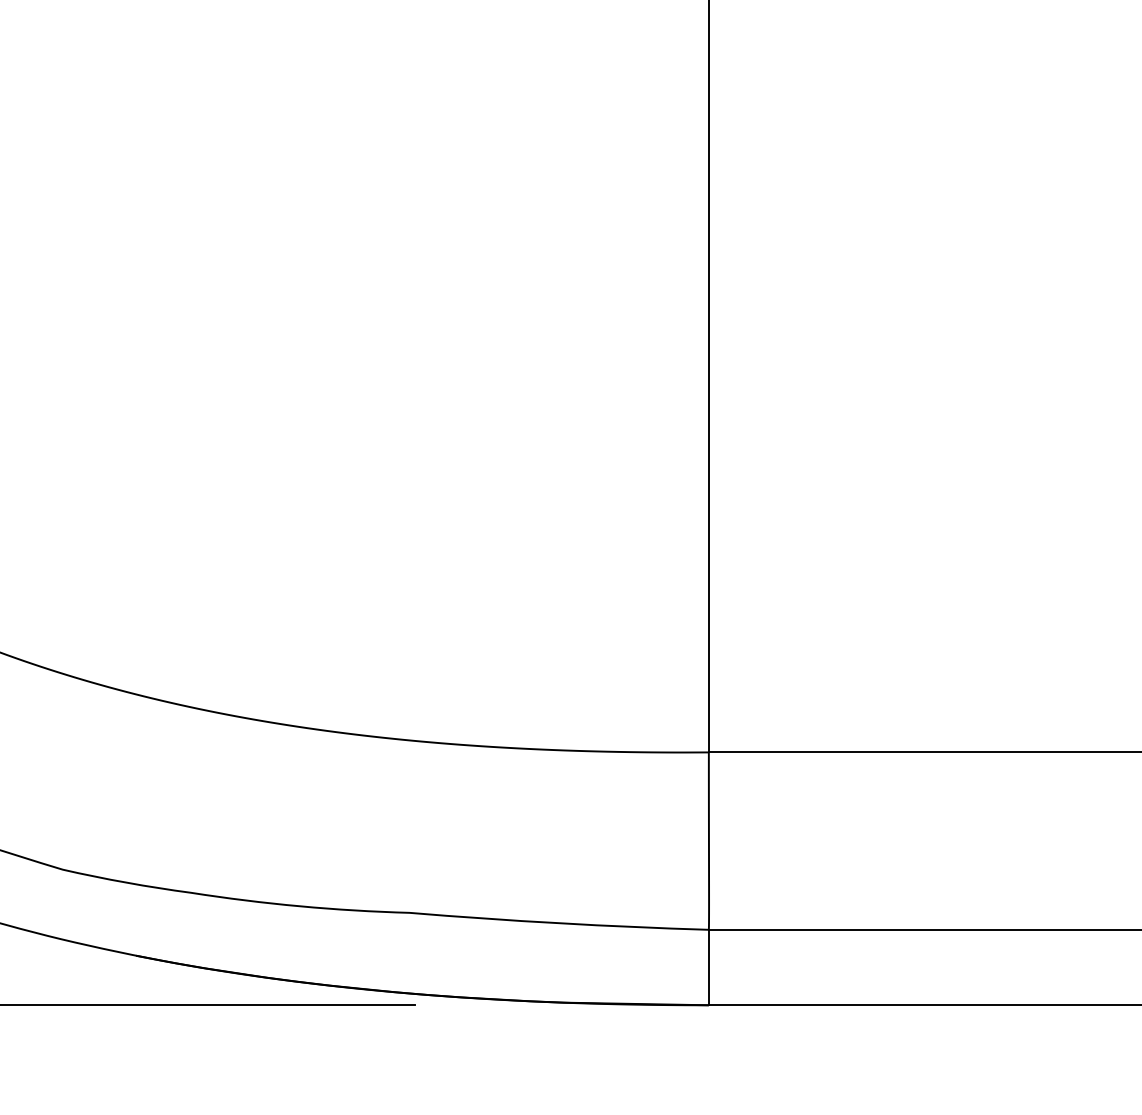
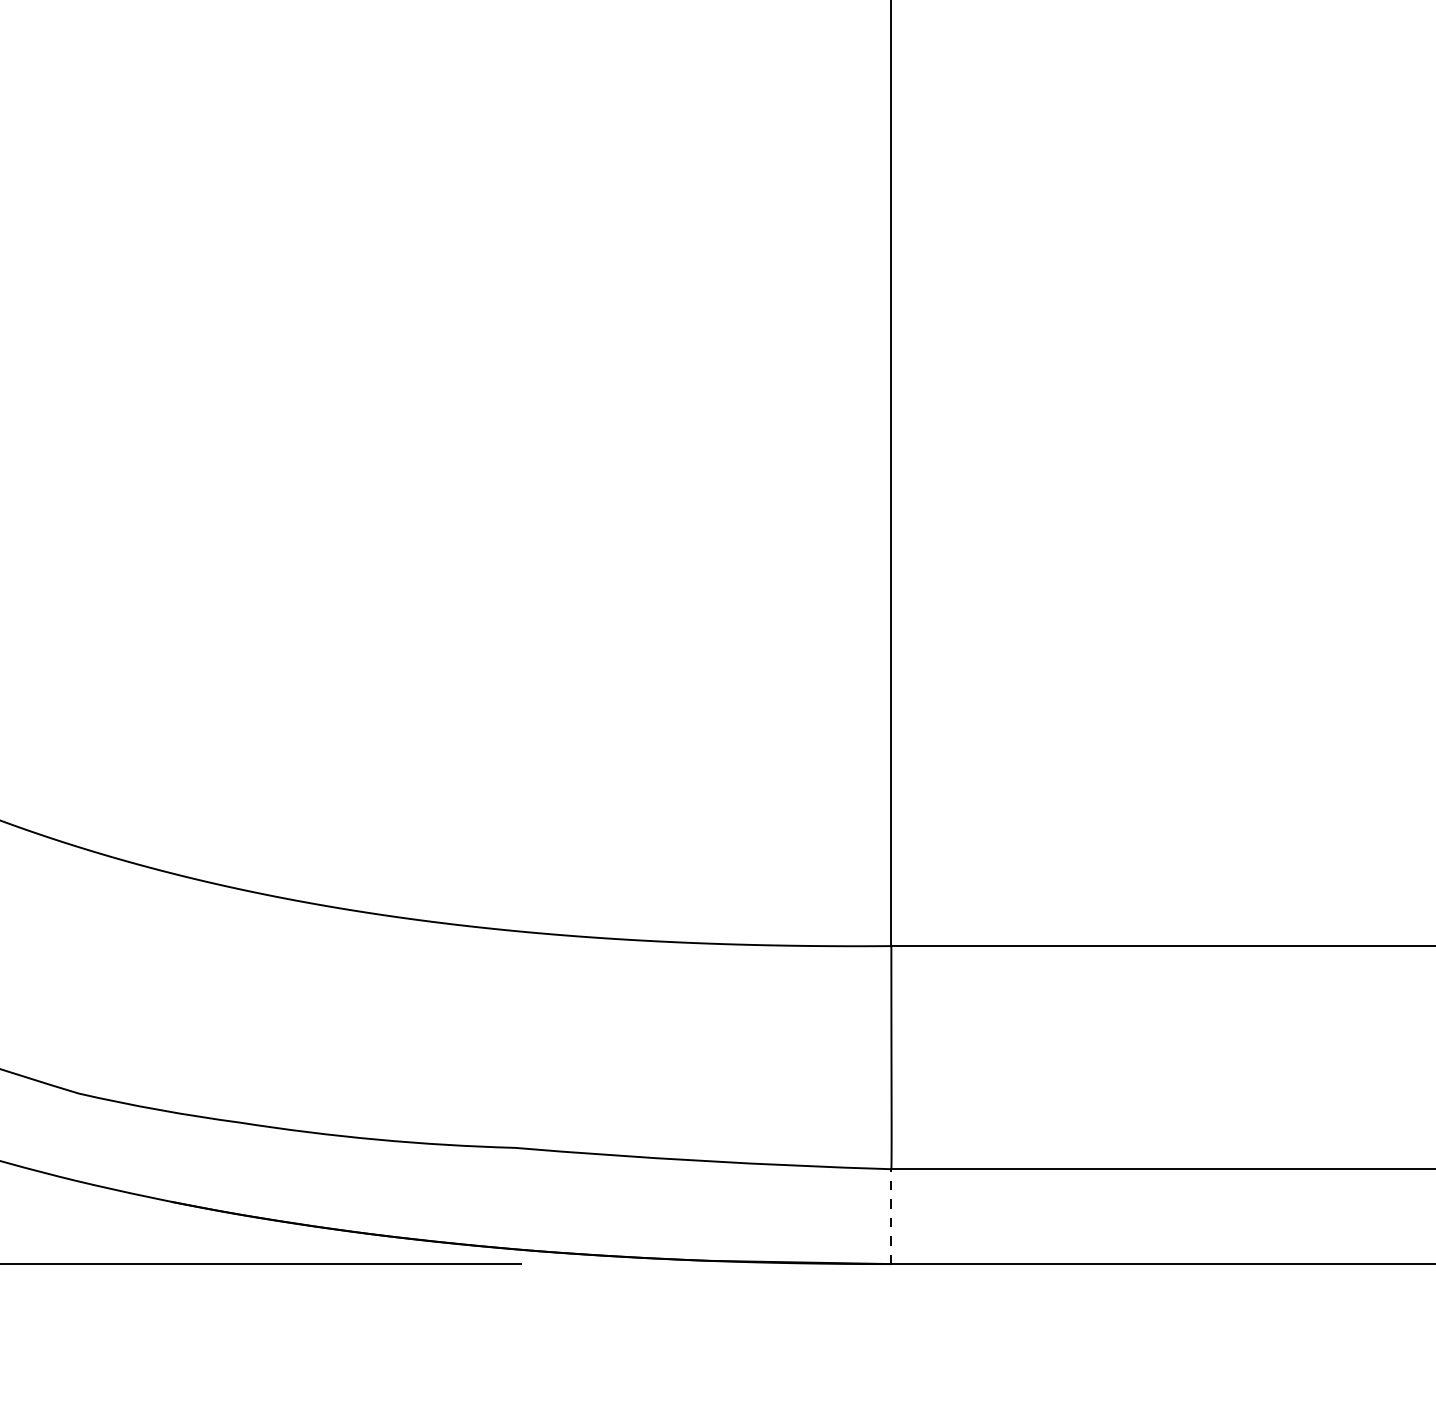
line: (708, 967) -> (891, 1216), solid -> dashed

